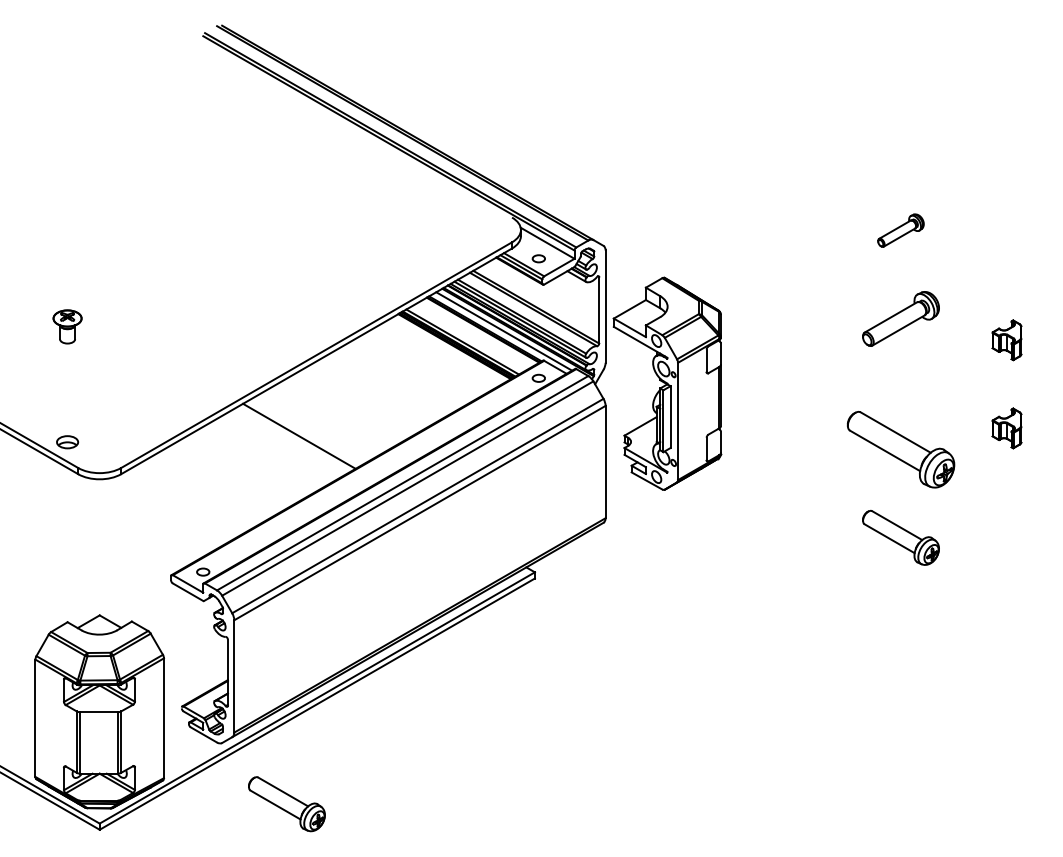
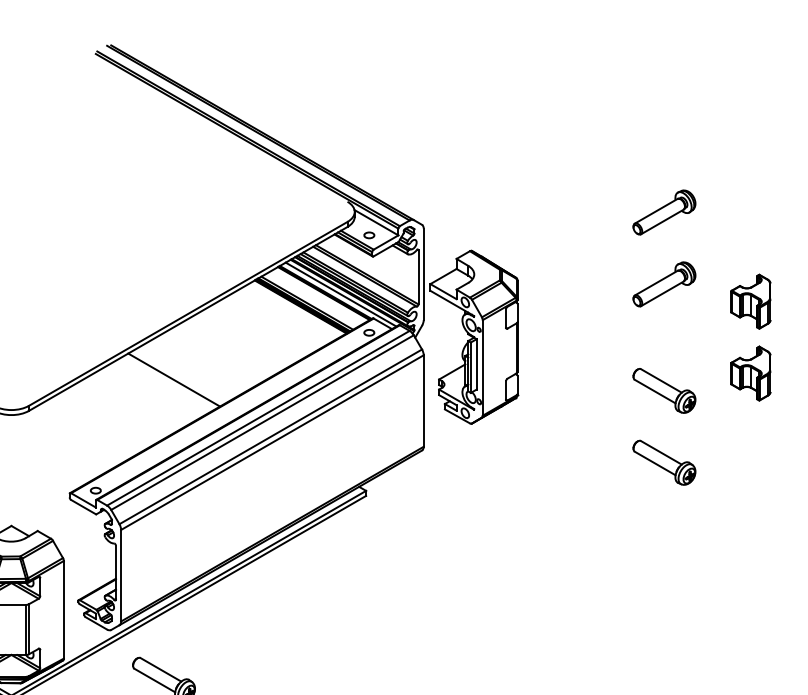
part: (900, 230) -> (664, 212), size x1.67
part: (1006, 340) -> (750, 301), size x1.67
part: (1006, 428) -> (750, 373), size x1.67
part: (900, 449) -> (664, 390), size x0.71

